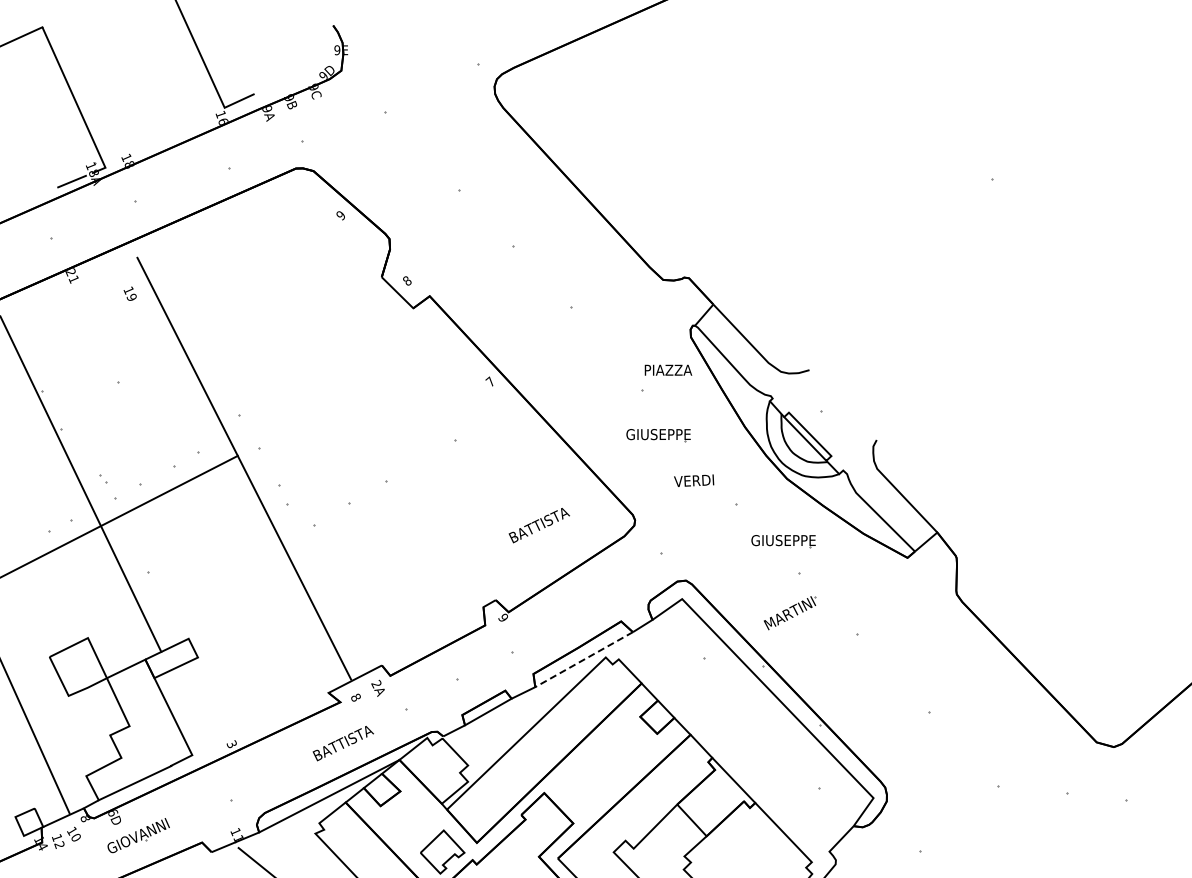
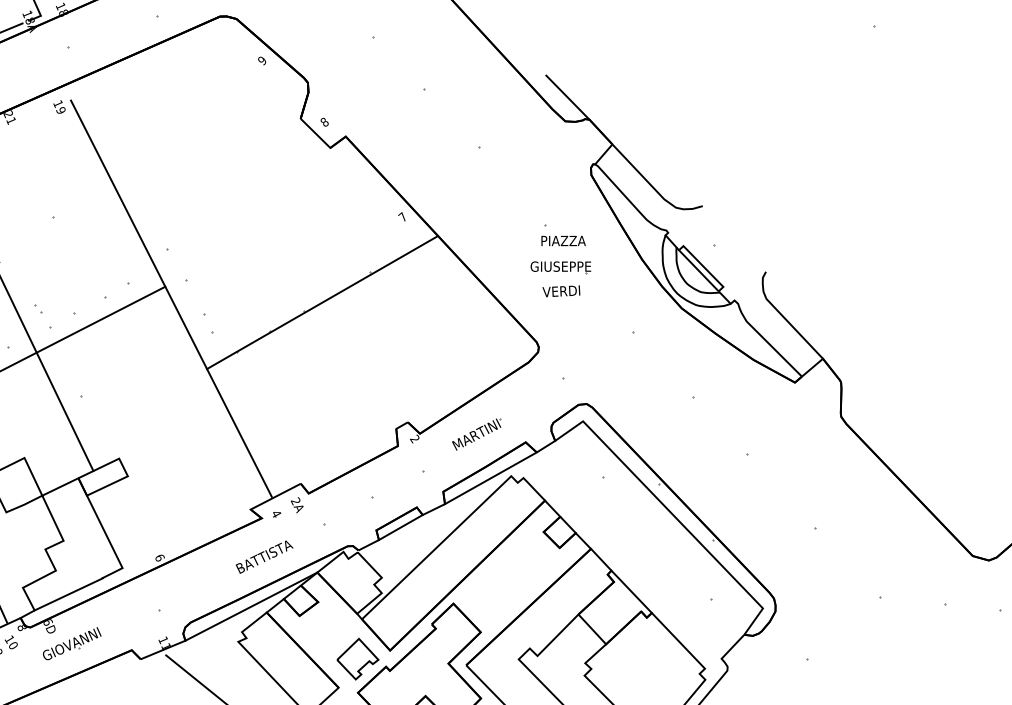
line: (666, 254) -> (568, 97), added
text: (129, 293) -> (58, 106), moved
text: (668, 369) -> (563, 240), moved
line: (404, 472) -> (322, 302), added
text: (694, 480) -> (561, 291), moved
part: (538, 525) -> (448, 352), removed
part: (783, 541) -> (678, 367), removed
part: (789, 613) -> (476, 434), moved
text: (502, 617) -> (414, 438), 9 -> 2
line: (583, 659) -> (490, 478), dashed -> solid
text: (355, 697) -> (275, 513), 8 -> 4
text: (231, 744) -> (159, 558), 3 -> 6

